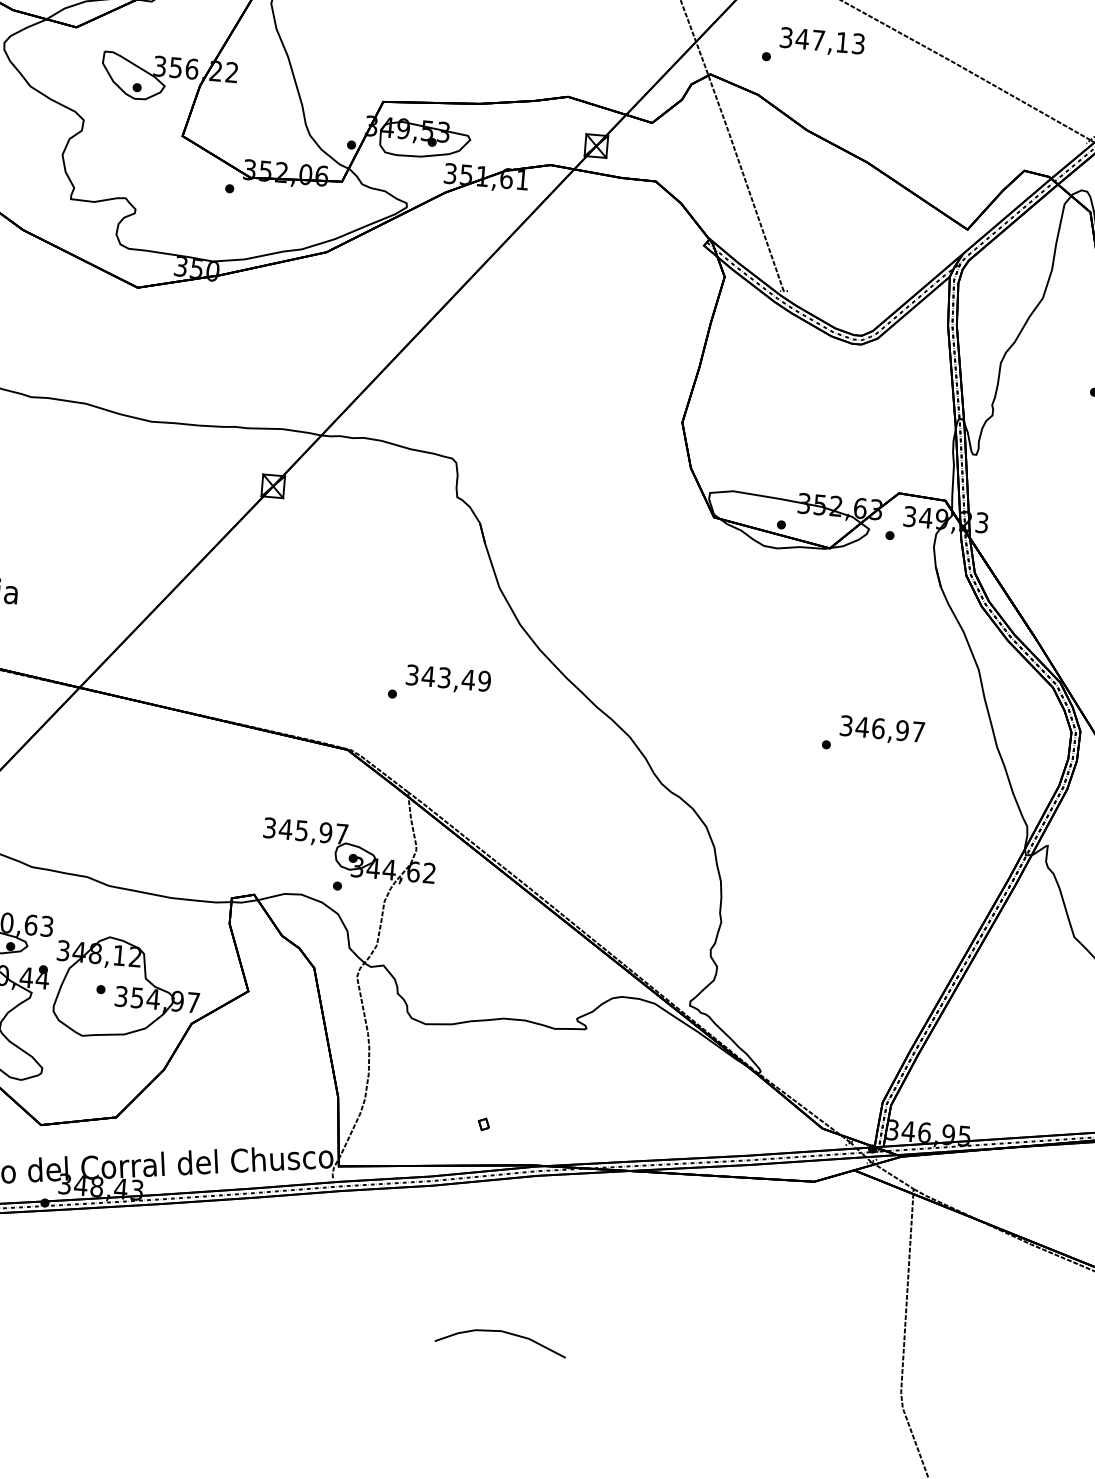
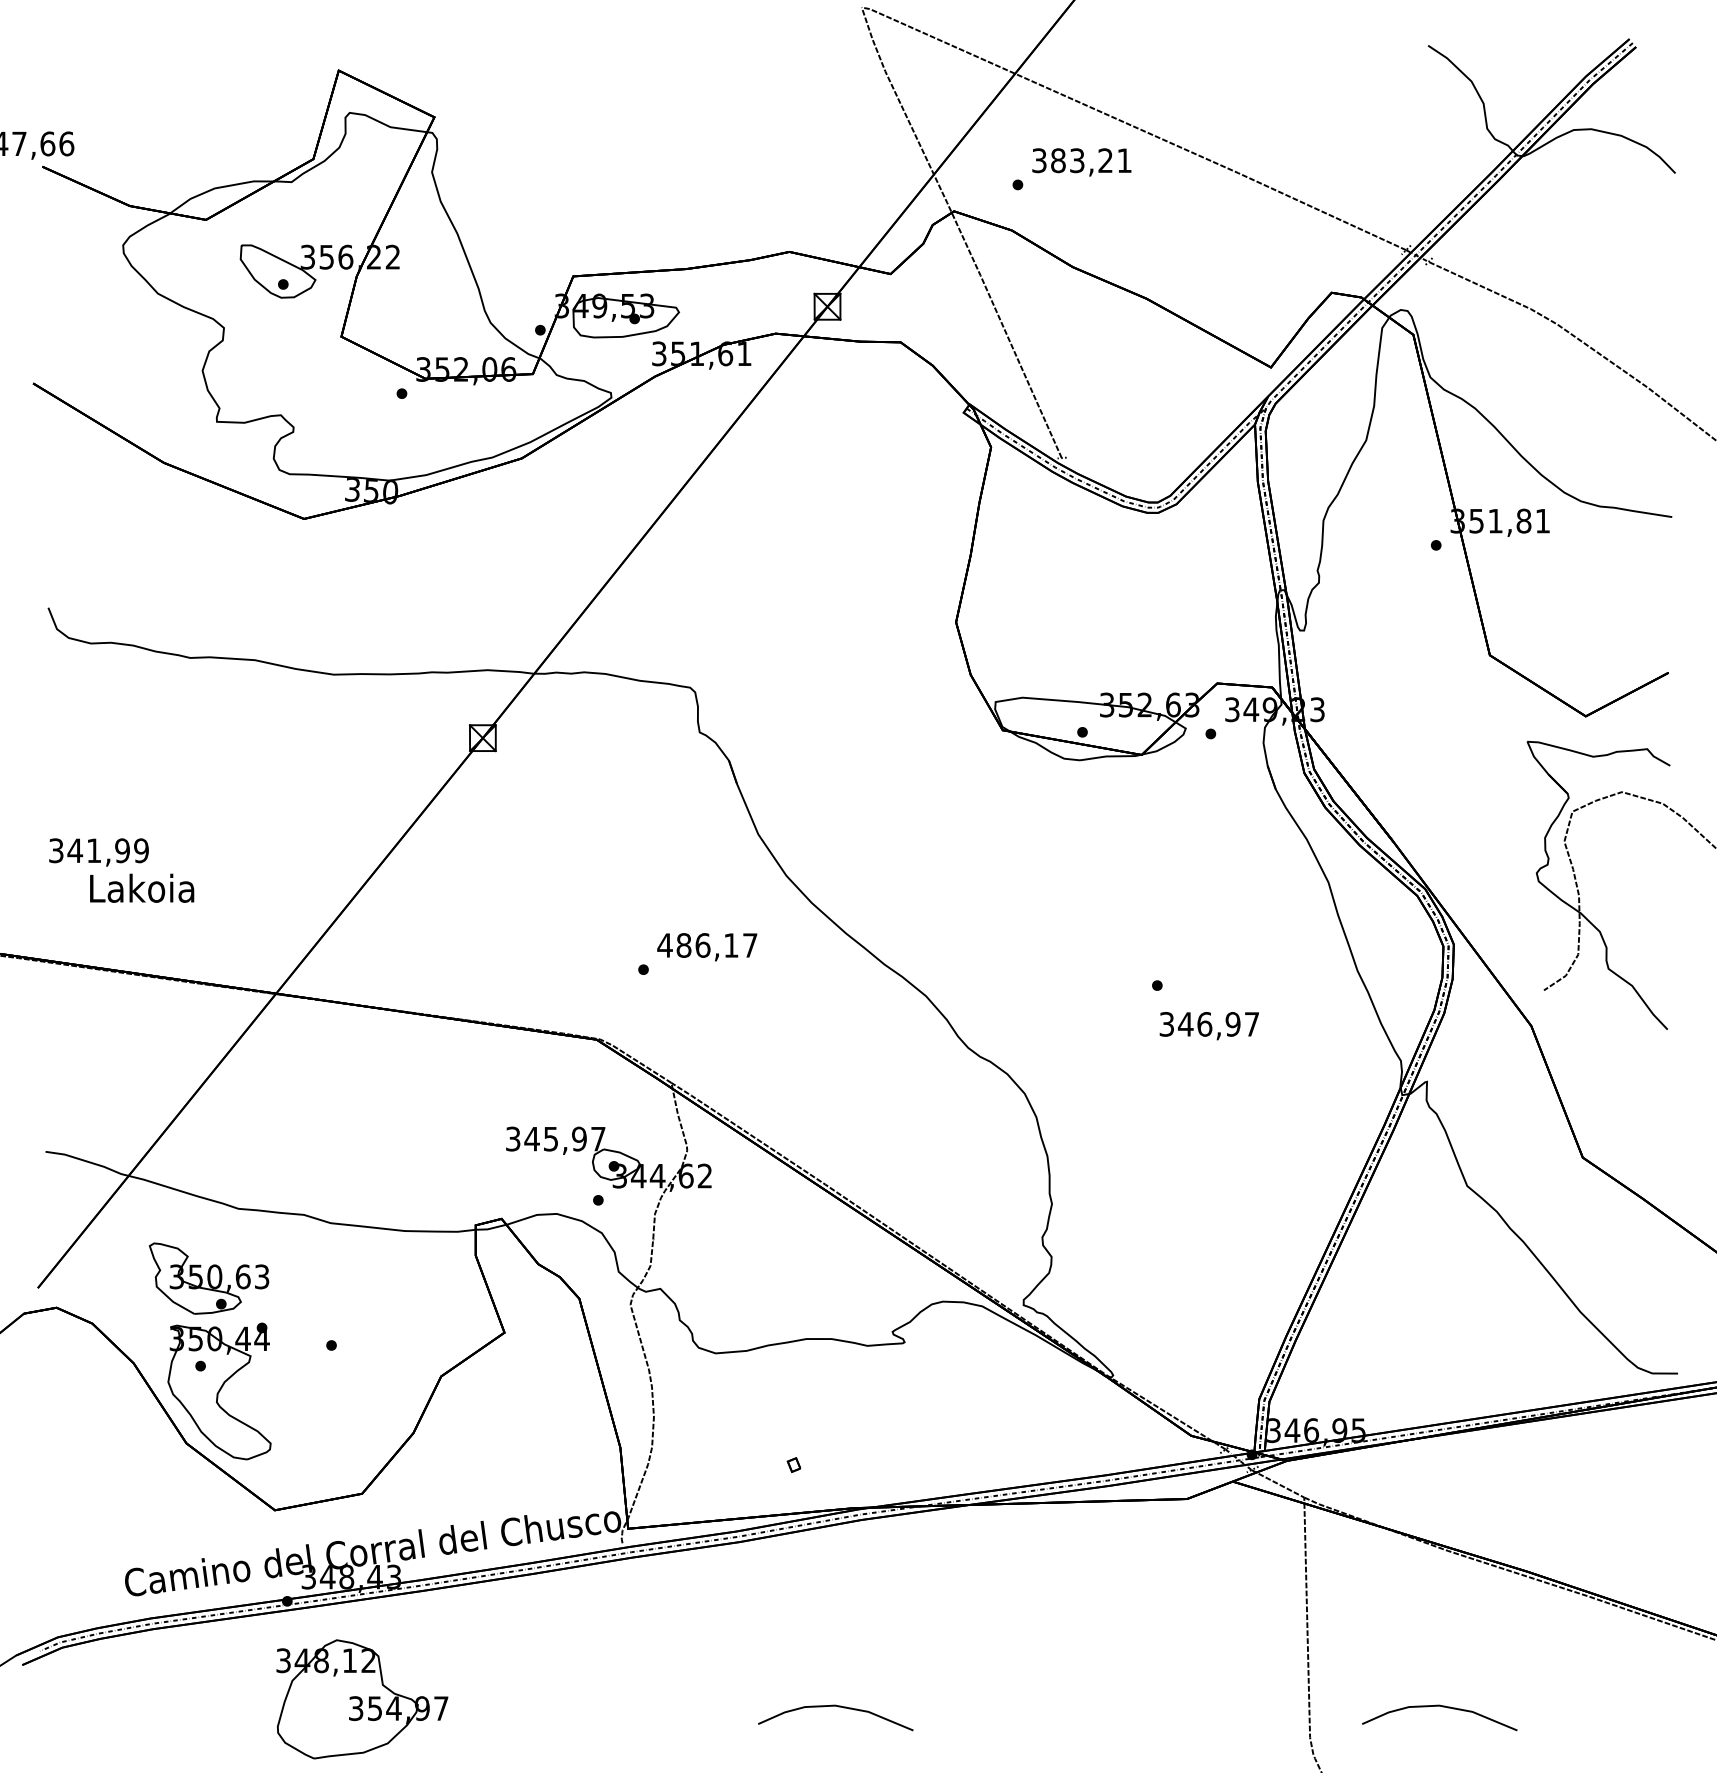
text: (829, 41) -> (1090, 160), 347,13 -> 383,21
text: (448, 678) -> (707, 945), 343,49 -> 486,17
text: (881, 730) -> (1208, 1026), moved
part: (127, 989) -> (362, 1699), moved
curve: (1015, 1376) -> (1442, 1707), added

